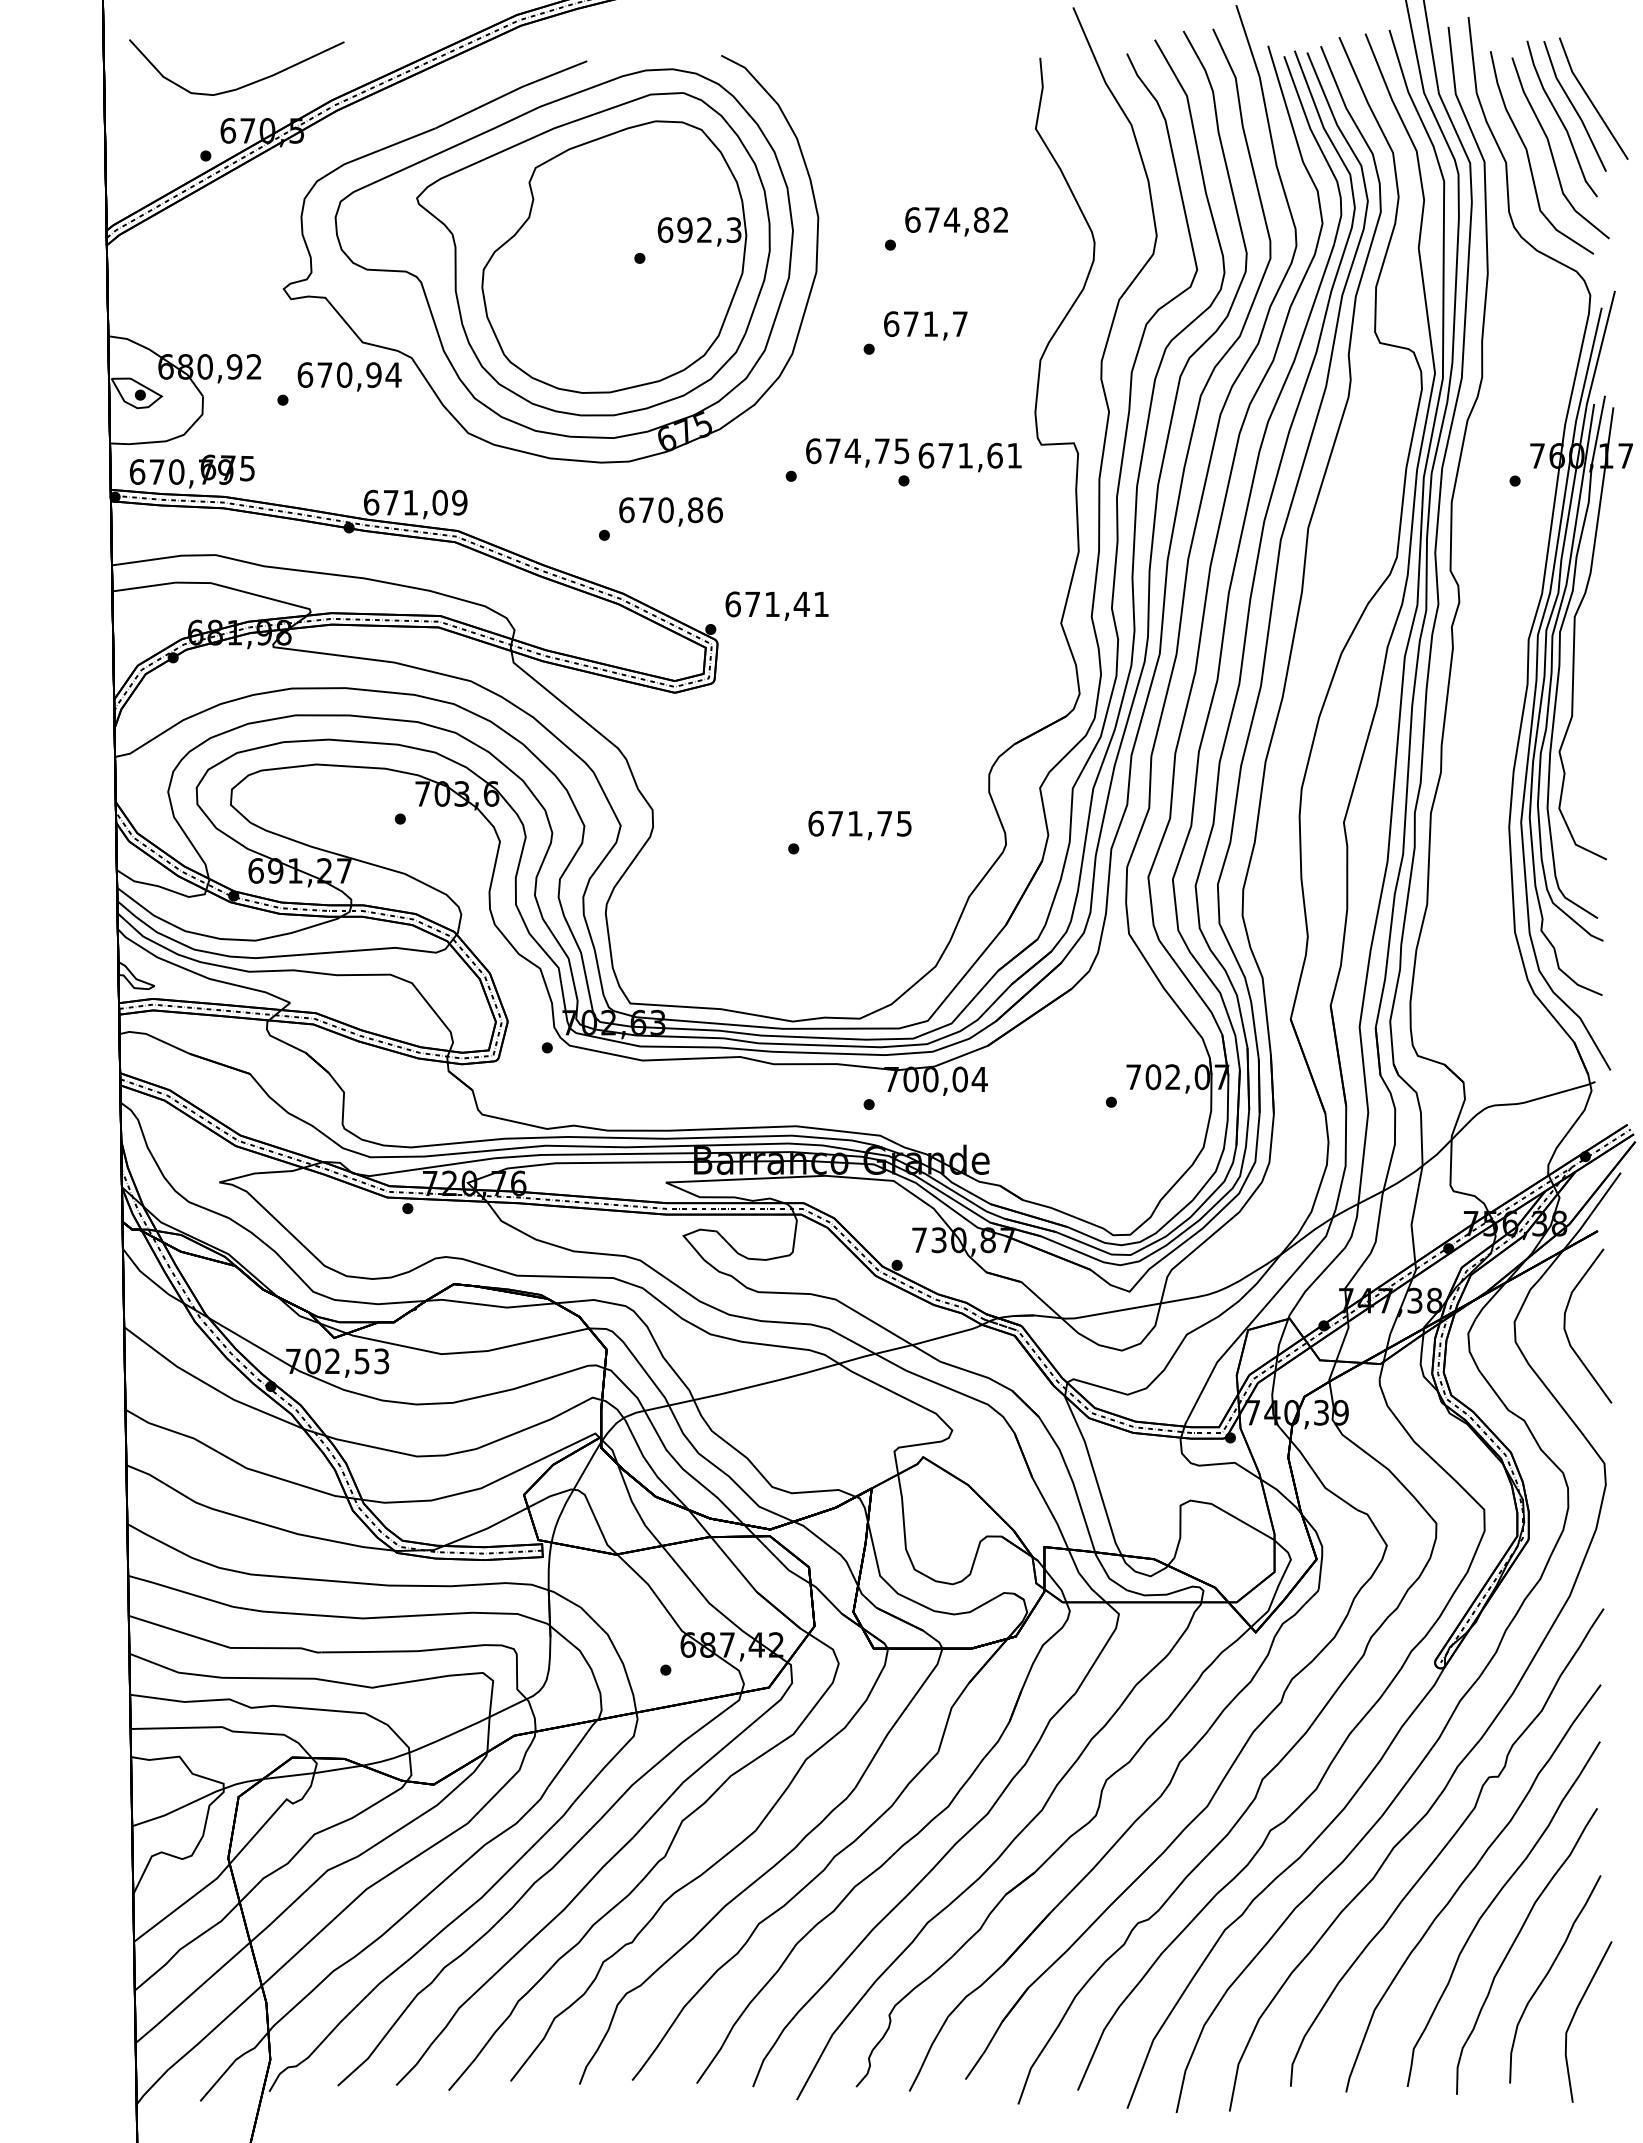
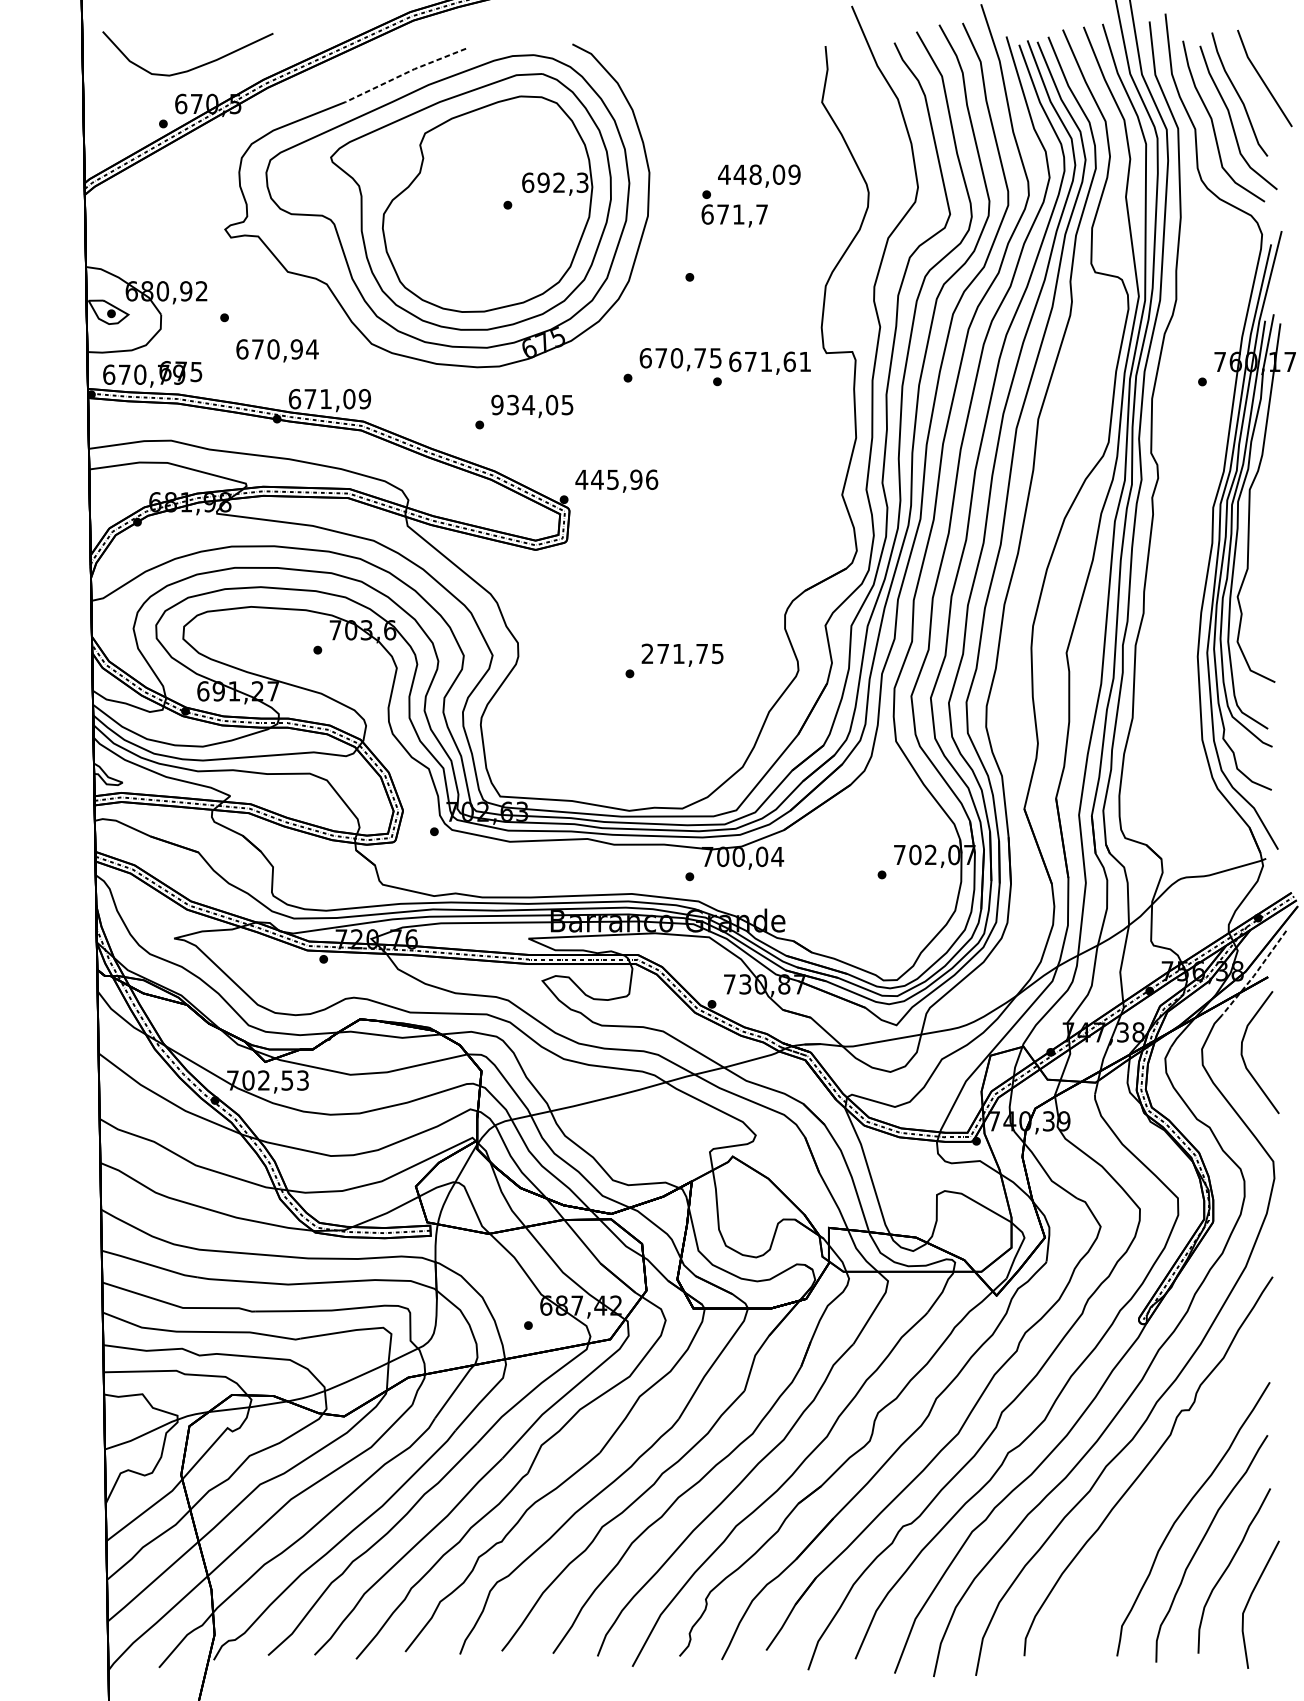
line: (510, 92) -> (405, 73), solid -> dashed
line: (1574, 106) -> (1249, 84), removed
text: (956, 219) -> (759, 174), 674,82 -> 448,09
text: (925, 325) -> (734, 215), moved
text: (349, 376) -> (277, 350), moved
text: (852, 451) -> (676, 358), 674,75 -> 670,75
text: (671, 510) -> (532, 405), 670,86 -> 934,05
text: (777, 604) -> (617, 479), 671,41 -> 445,96
text: (815, 823) -> (647, 653), 671,75 -> 271,75
line: (1581, 1227) -> (1255, 974), solid -> dashed
curve: (1464, 1882) -> (1162, 1494), removed

